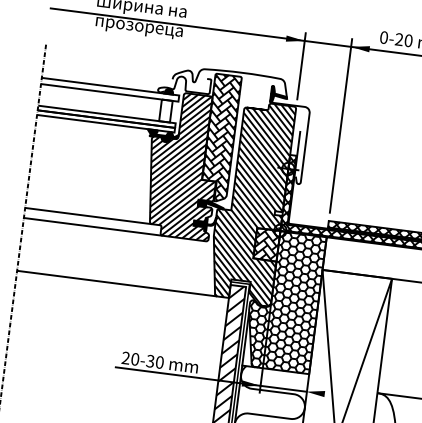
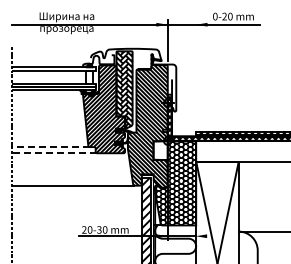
line: (341, 126) -> (196, 73), removed
line: (87, 216) -> (50, 147), solid -> dashed
line: (93, 227) -> (54, 153), solid -> dashed
hatch: (266, 244) -> (160, 150), removed

